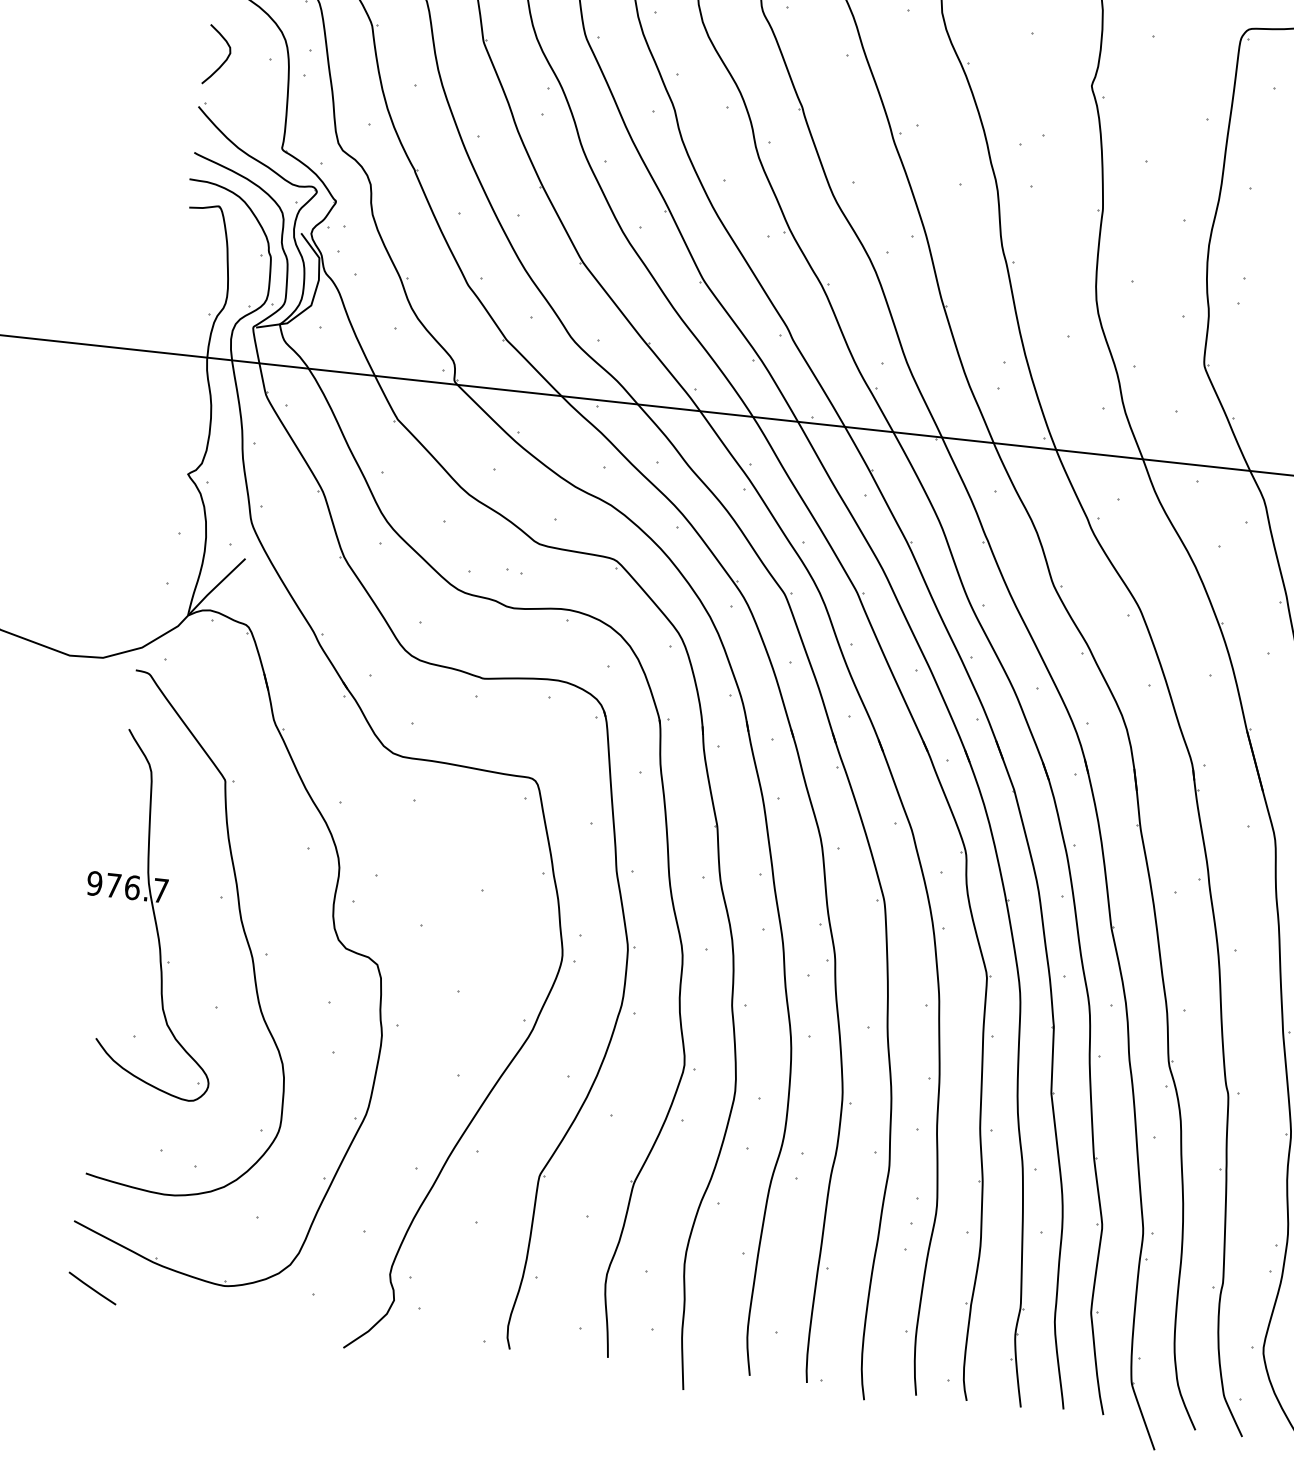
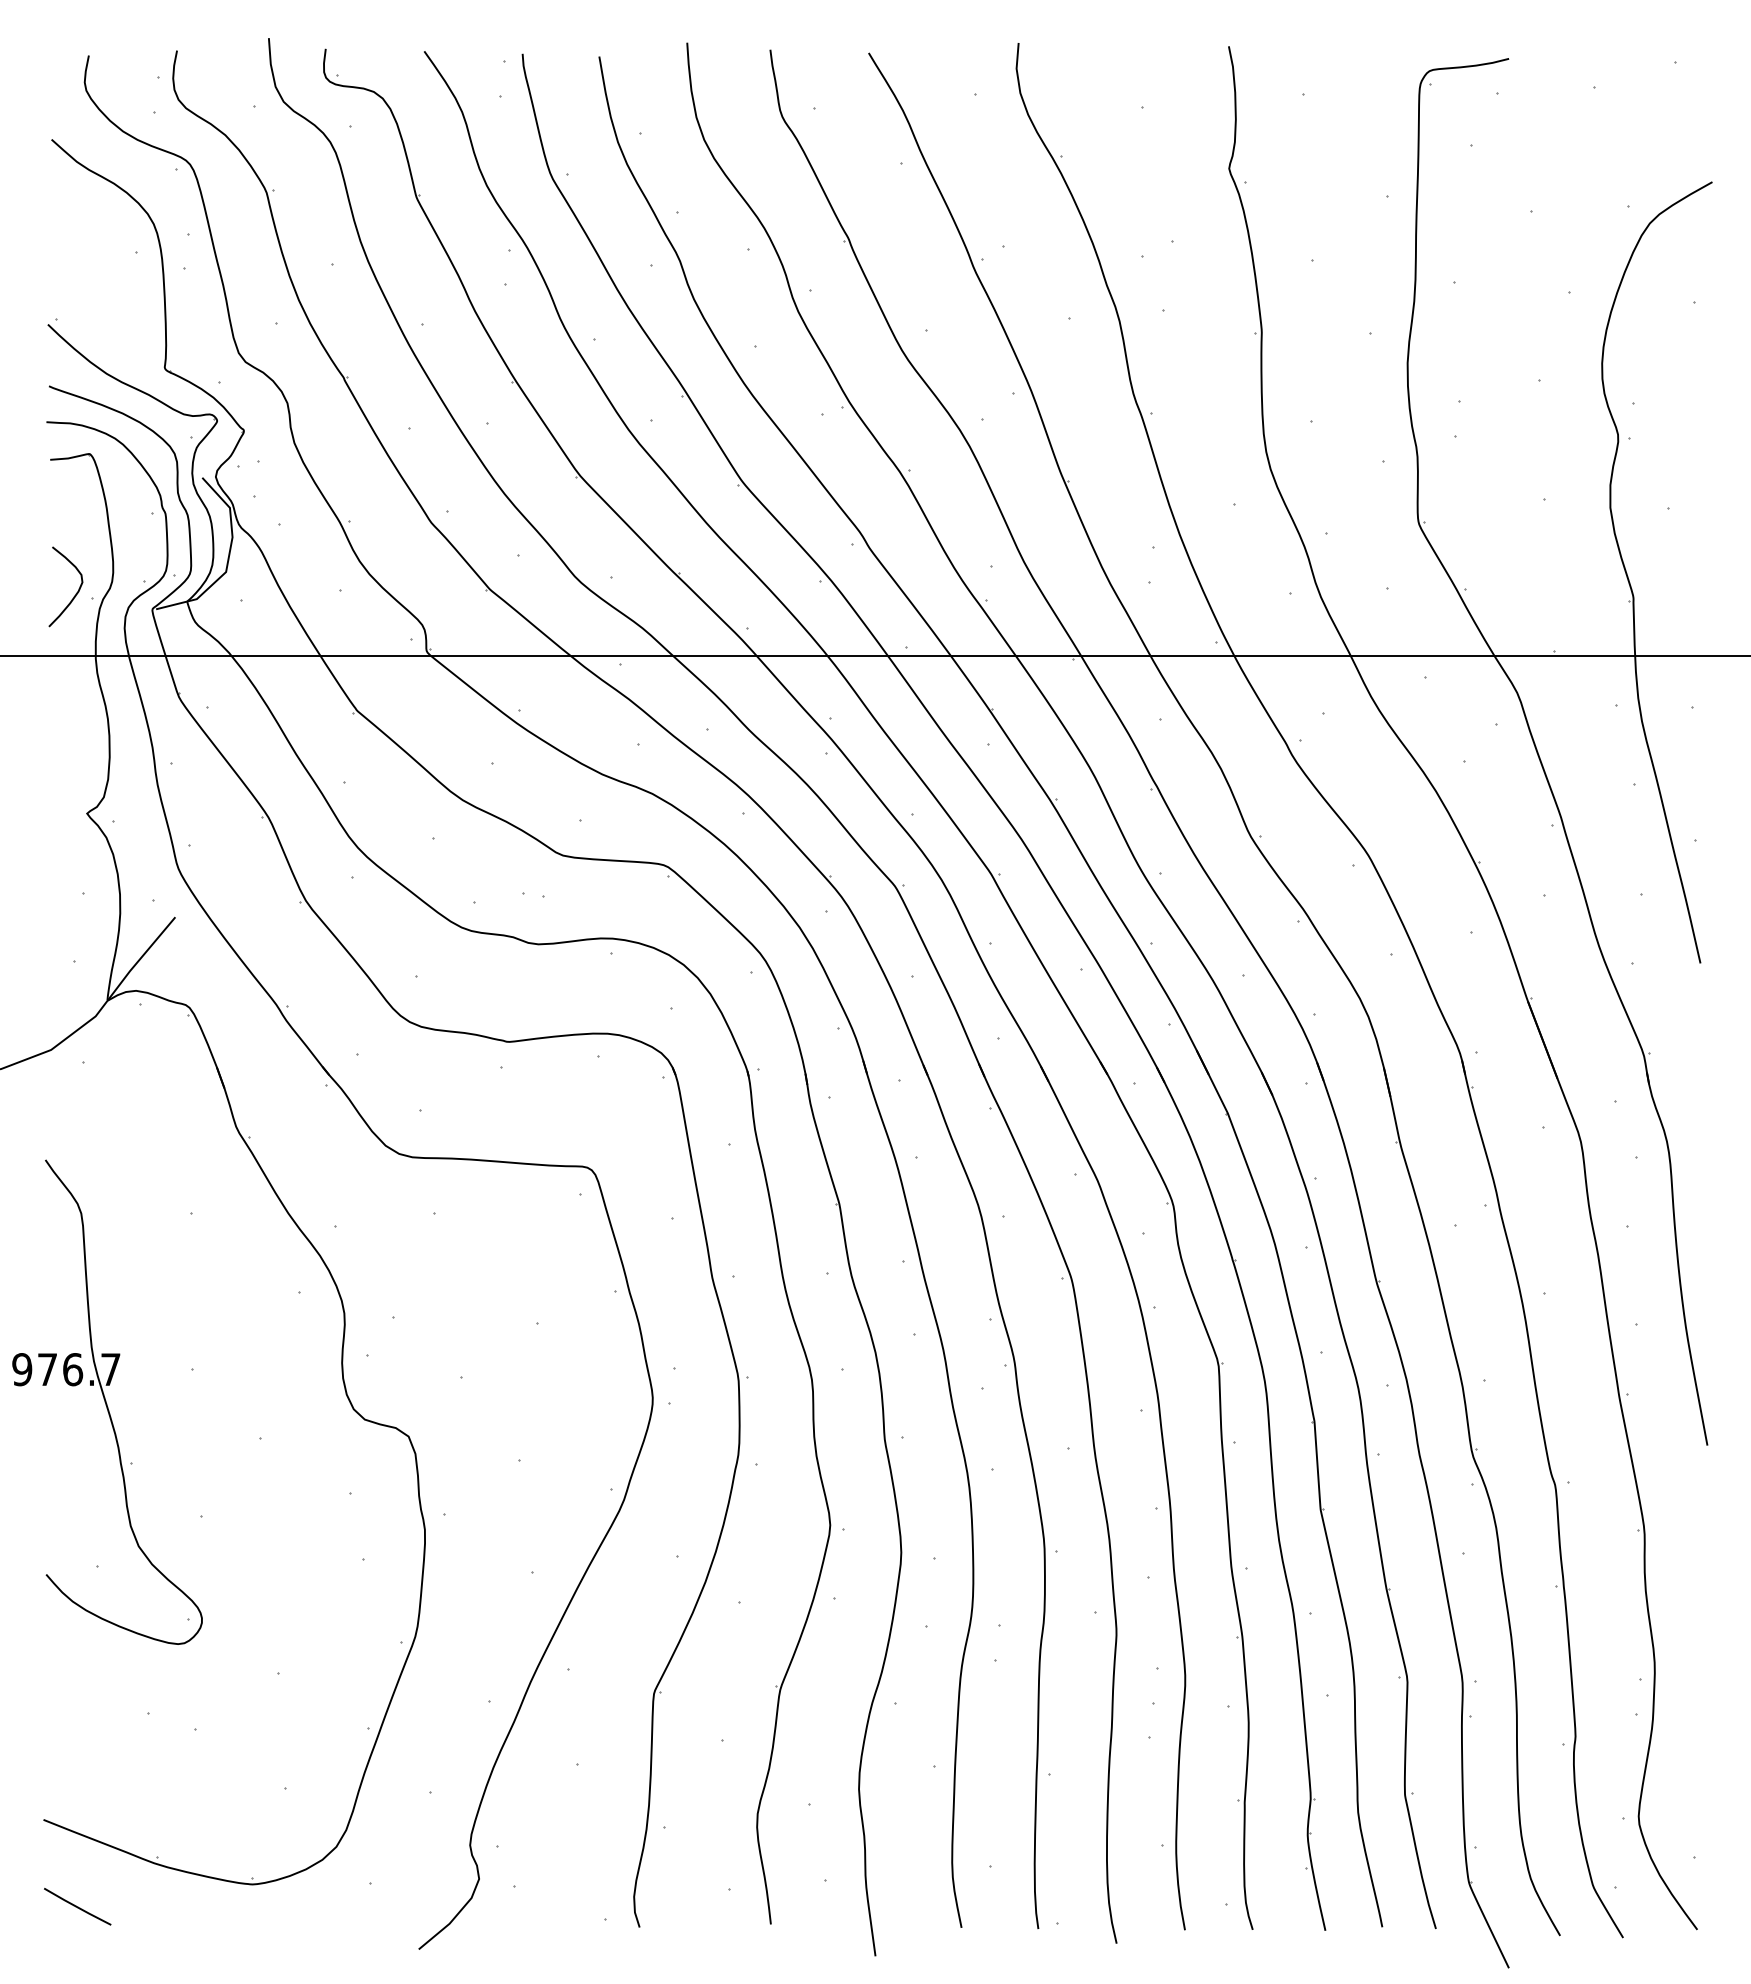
curve: (225, 60) -> (76, 592), moved
curve: (241, 925) -> (223, 1404), removed

